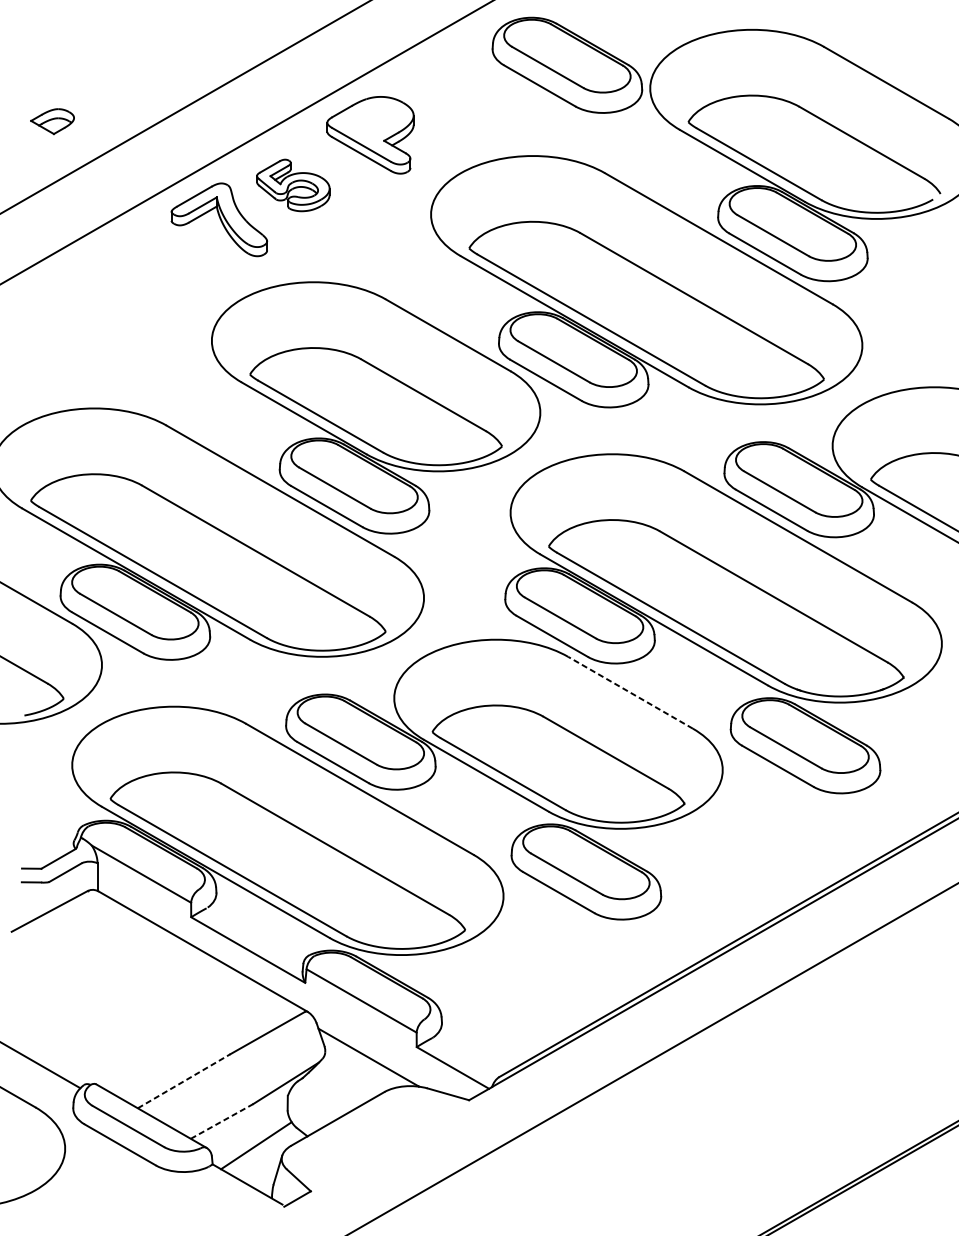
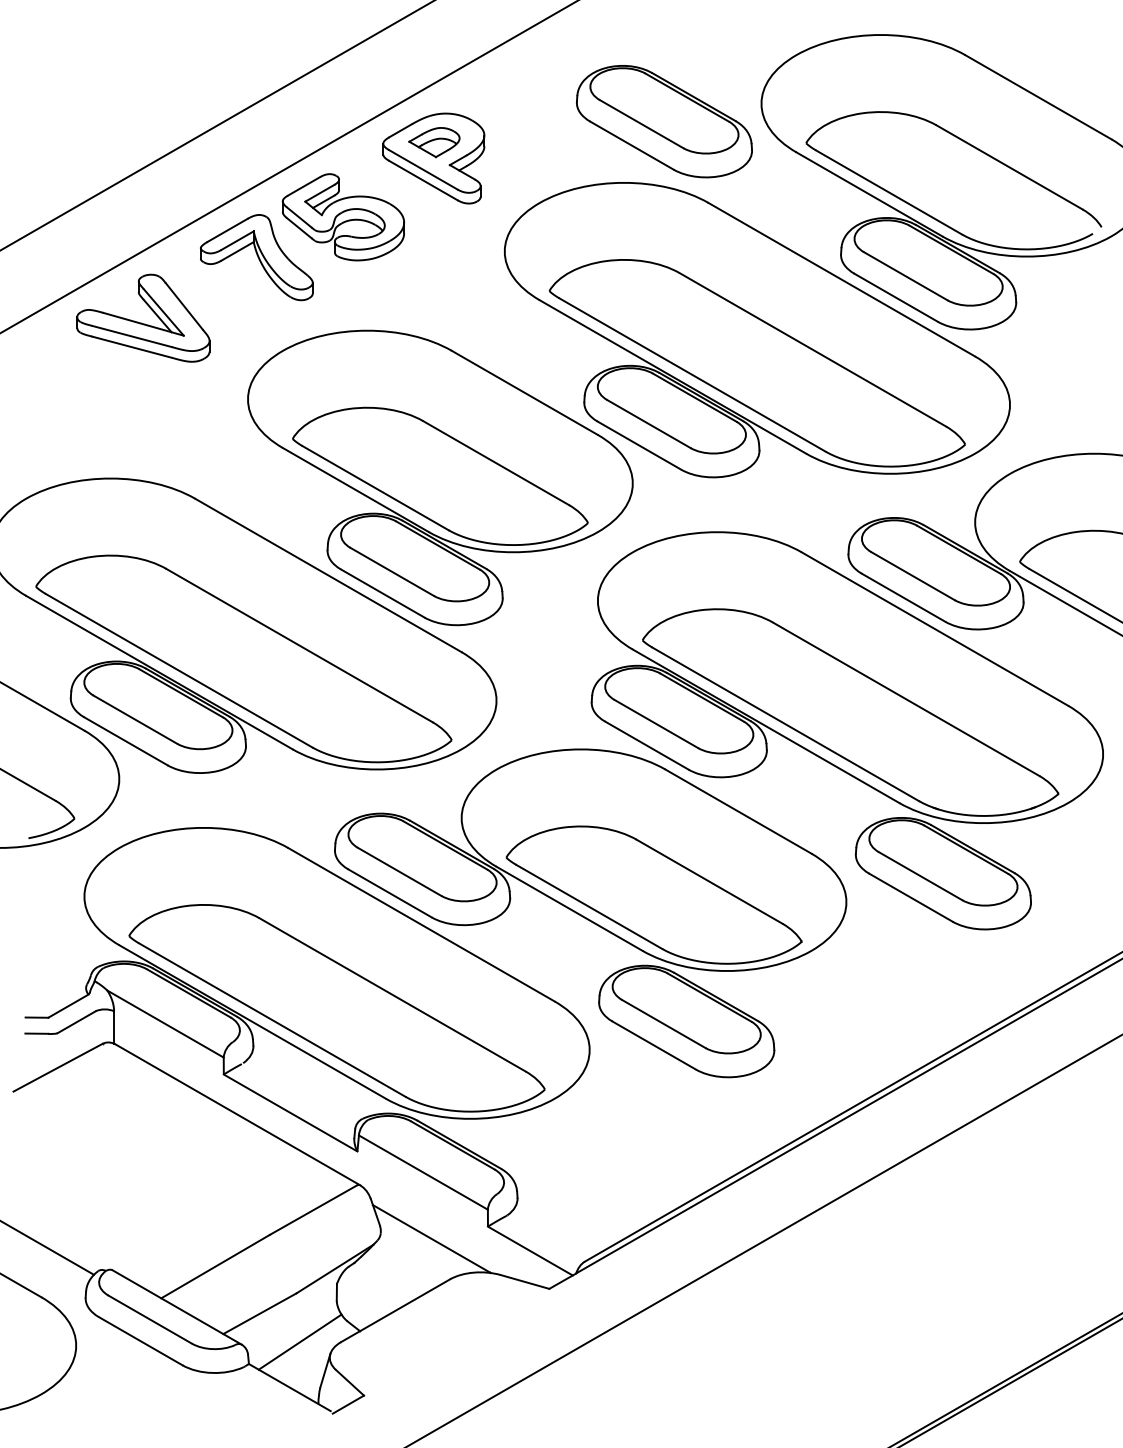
part: (567, 65) -> (664, 121), moved
part: (52, 121) -> (434, 142), moved
part: (293, 185) -> (343, 217), size x1.43
part: (122, 270) -> (143, 317), added
line: (630, 692) -> (738, 811), dashed -> solid
line: (184, 1081) -> (215, 1266), dashed -> solid
line: (221, 1121) -> (259, 1313), dashed -> solid

